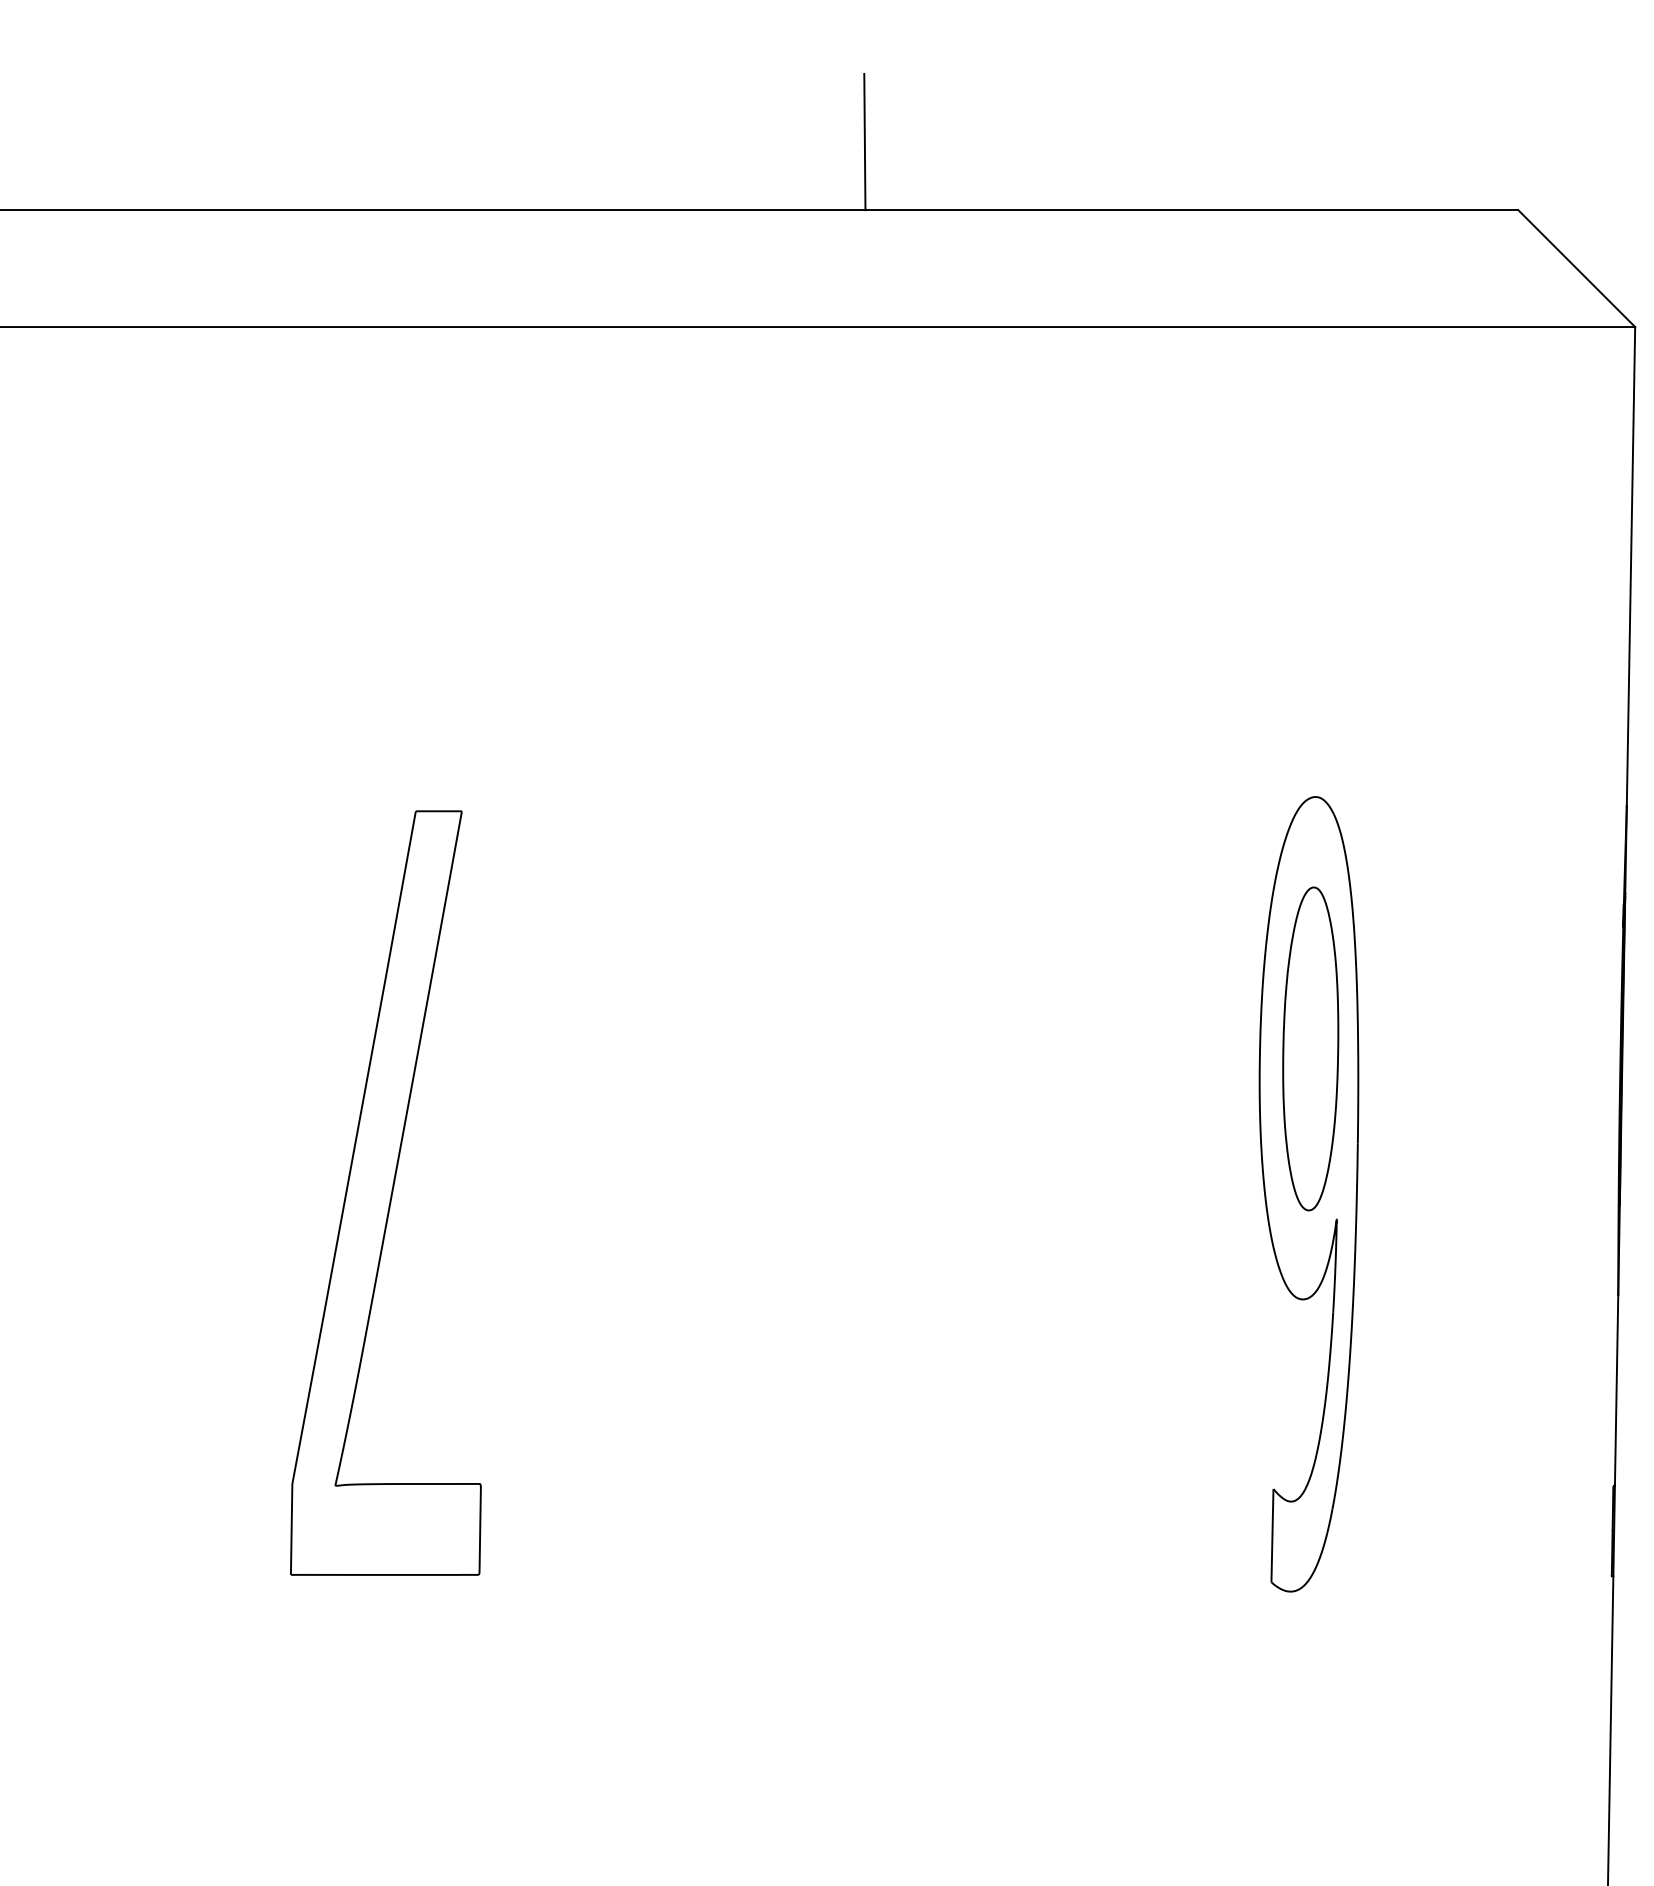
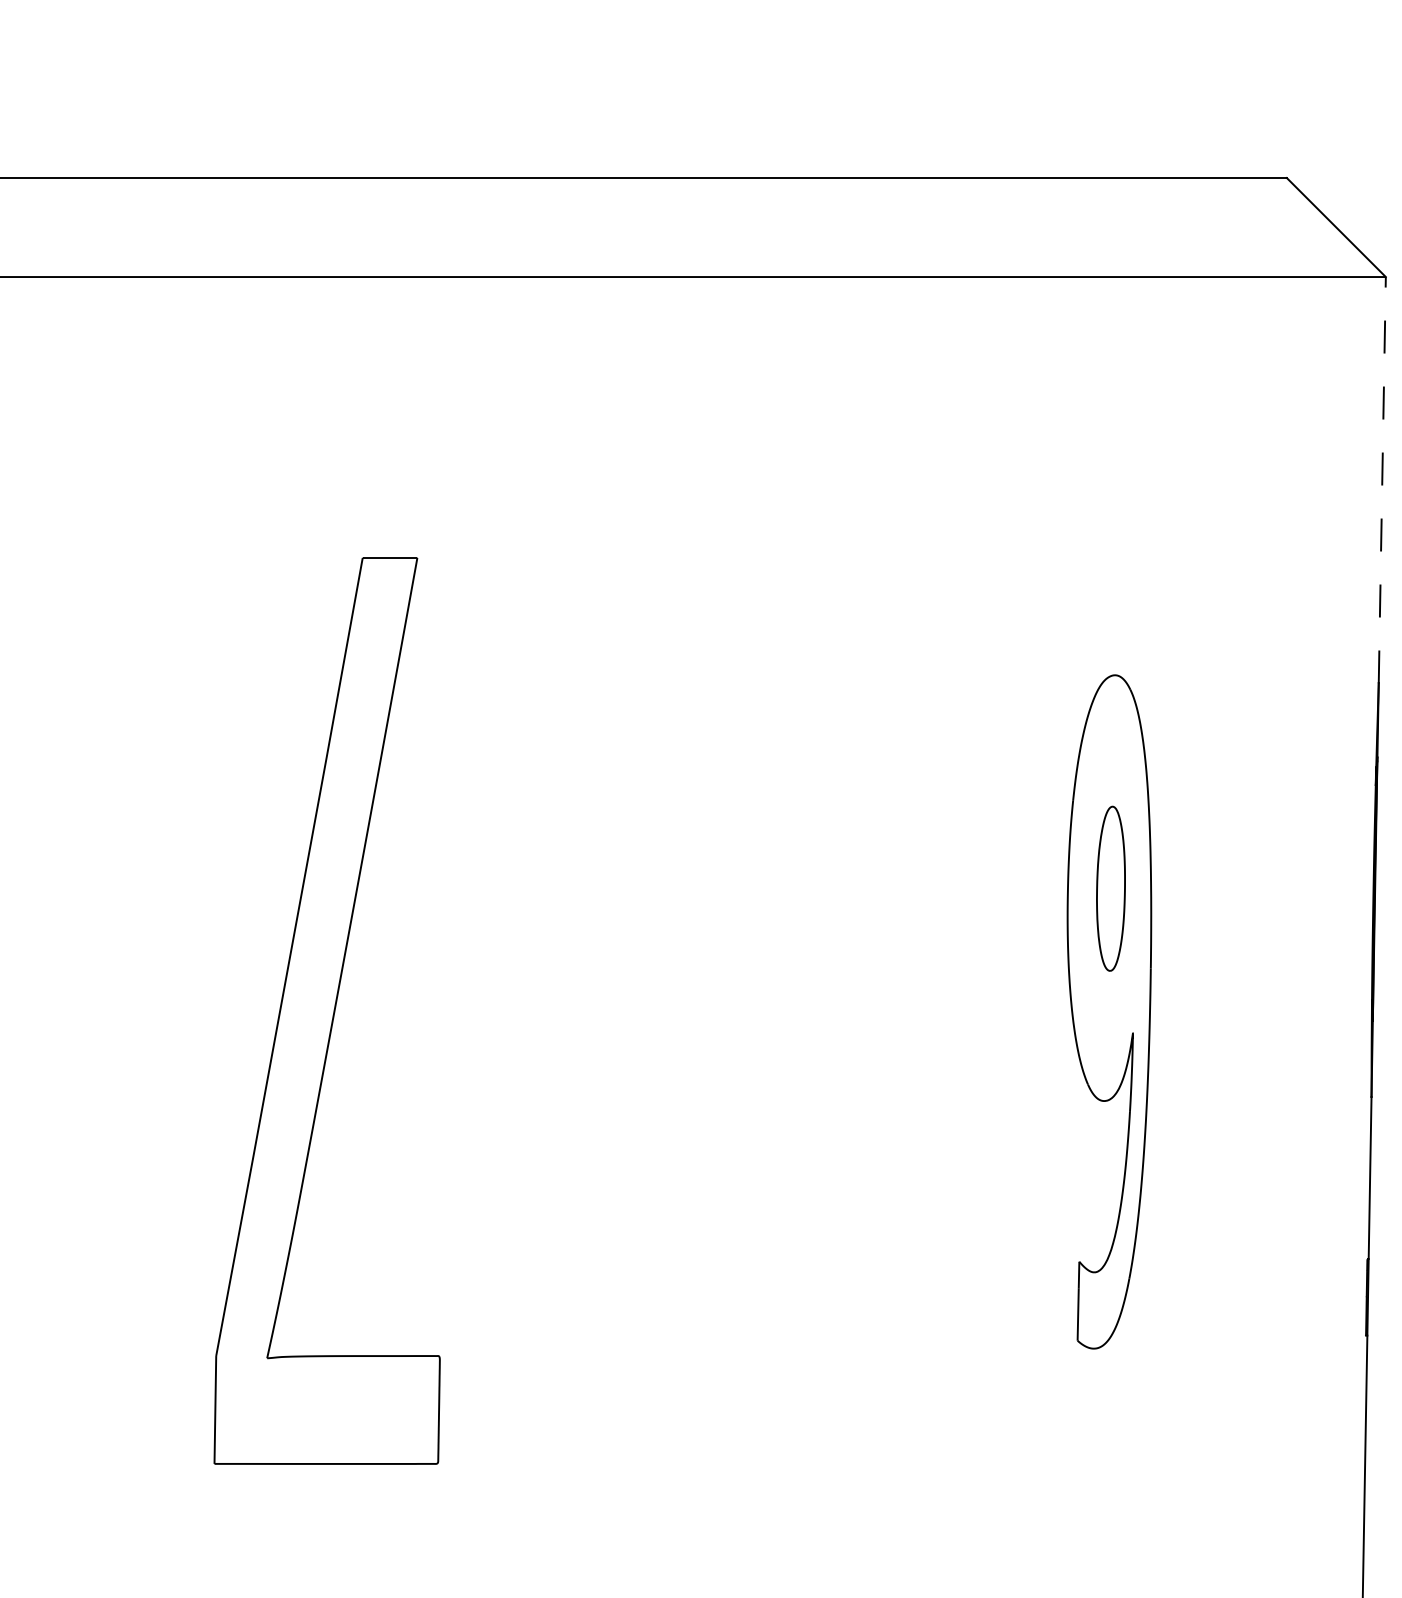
line: (864, 141) -> (732, 119), removed
line: (1630, 566) -> (1381, 479), solid -> dashed
part: (1310, 1048) -> (1110, 888), size x0.6
part: (385, 1192) -> (326, 1010), size x1.4

